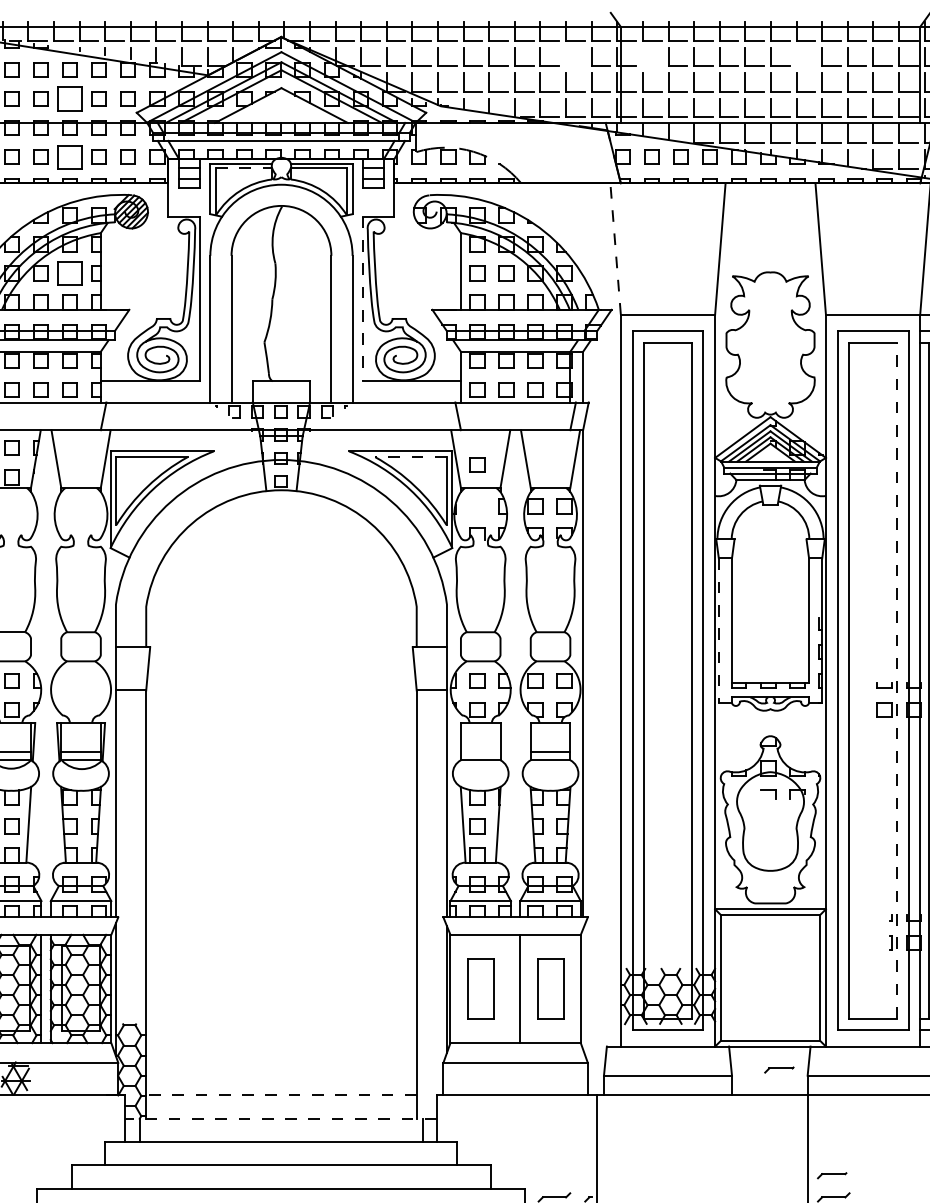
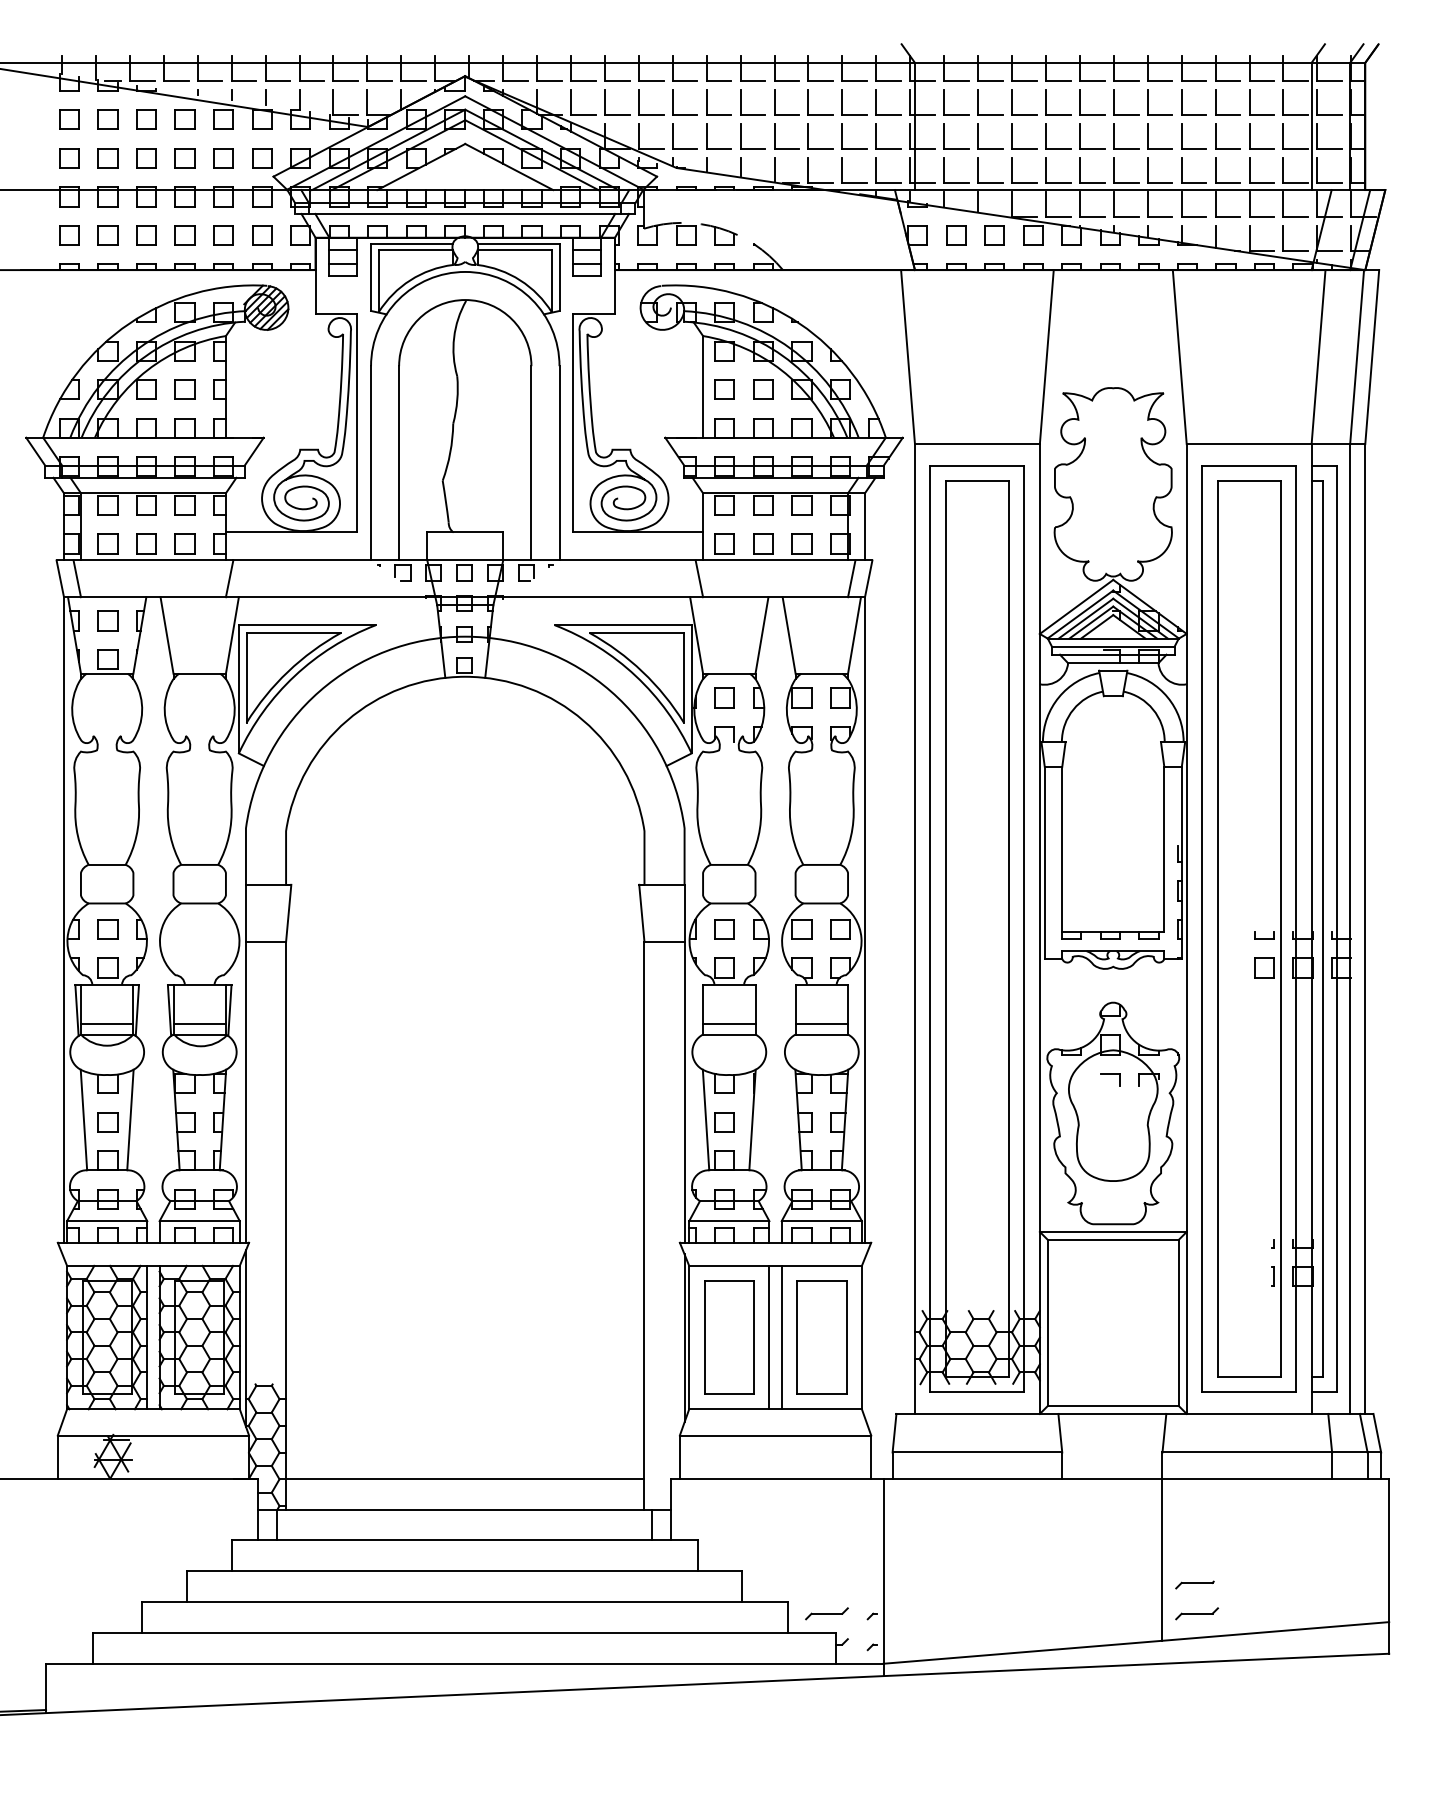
part: (566, 56) -> (842, 102), added
part: (643, 56) -> (944, 102), added
part: (797, 56) -> (1148, 102), added
part: (69, 99) -> (184, 158), size x0.62
part: (69, 157) -> (184, 235), size x0.62
line: (244, 168) -> (416, 250), dashed -> solid
line: (615, 248) -> (908, 356), dashed -> solid
part: (69, 273) -> (184, 389), size x0.62
line: (363, 299) -> (573, 423), dashed -> solid
line: (410, 456) -> (636, 632), dashed -> solid
part: (477, 464) -> (724, 697), moved
line: (718, 630) -> (1044, 862), dashed -> solid
line: (896, 680) -> (1280, 929), dashed -> solid
line: (480, 751) -> (729, 1023), added
part: (480, 988) -> (729, 1337), size x1.43
line: (511, 988) -> (769, 1337), added
part: (550, 988) -> (821, 1337), size x1.43
part: (778, 1069) -> (1124, 1444), removed
line: (280, 1095) -> (464, 1478), dashed -> solid
line: (280, 1118) -> (464, 1509), dashed -> solid

